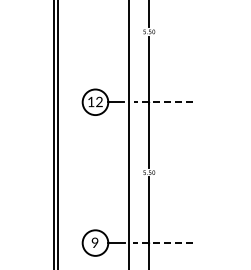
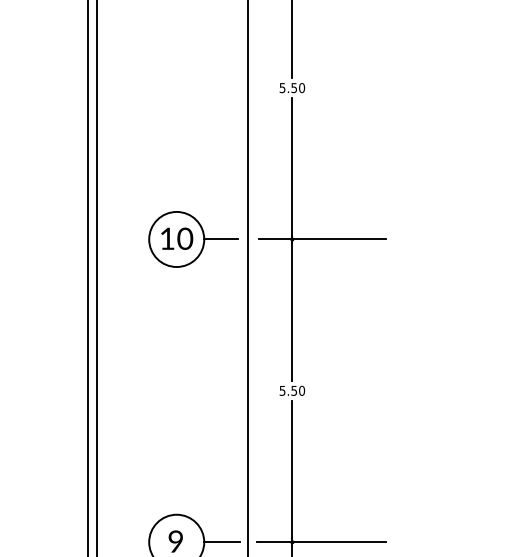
text: (99, 102) -> (185, 239), 12 -> 10
line: (163, 102) -> (322, 239), dashed -> solid
line: (162, 243) -> (320, 543), dashed -> solid

